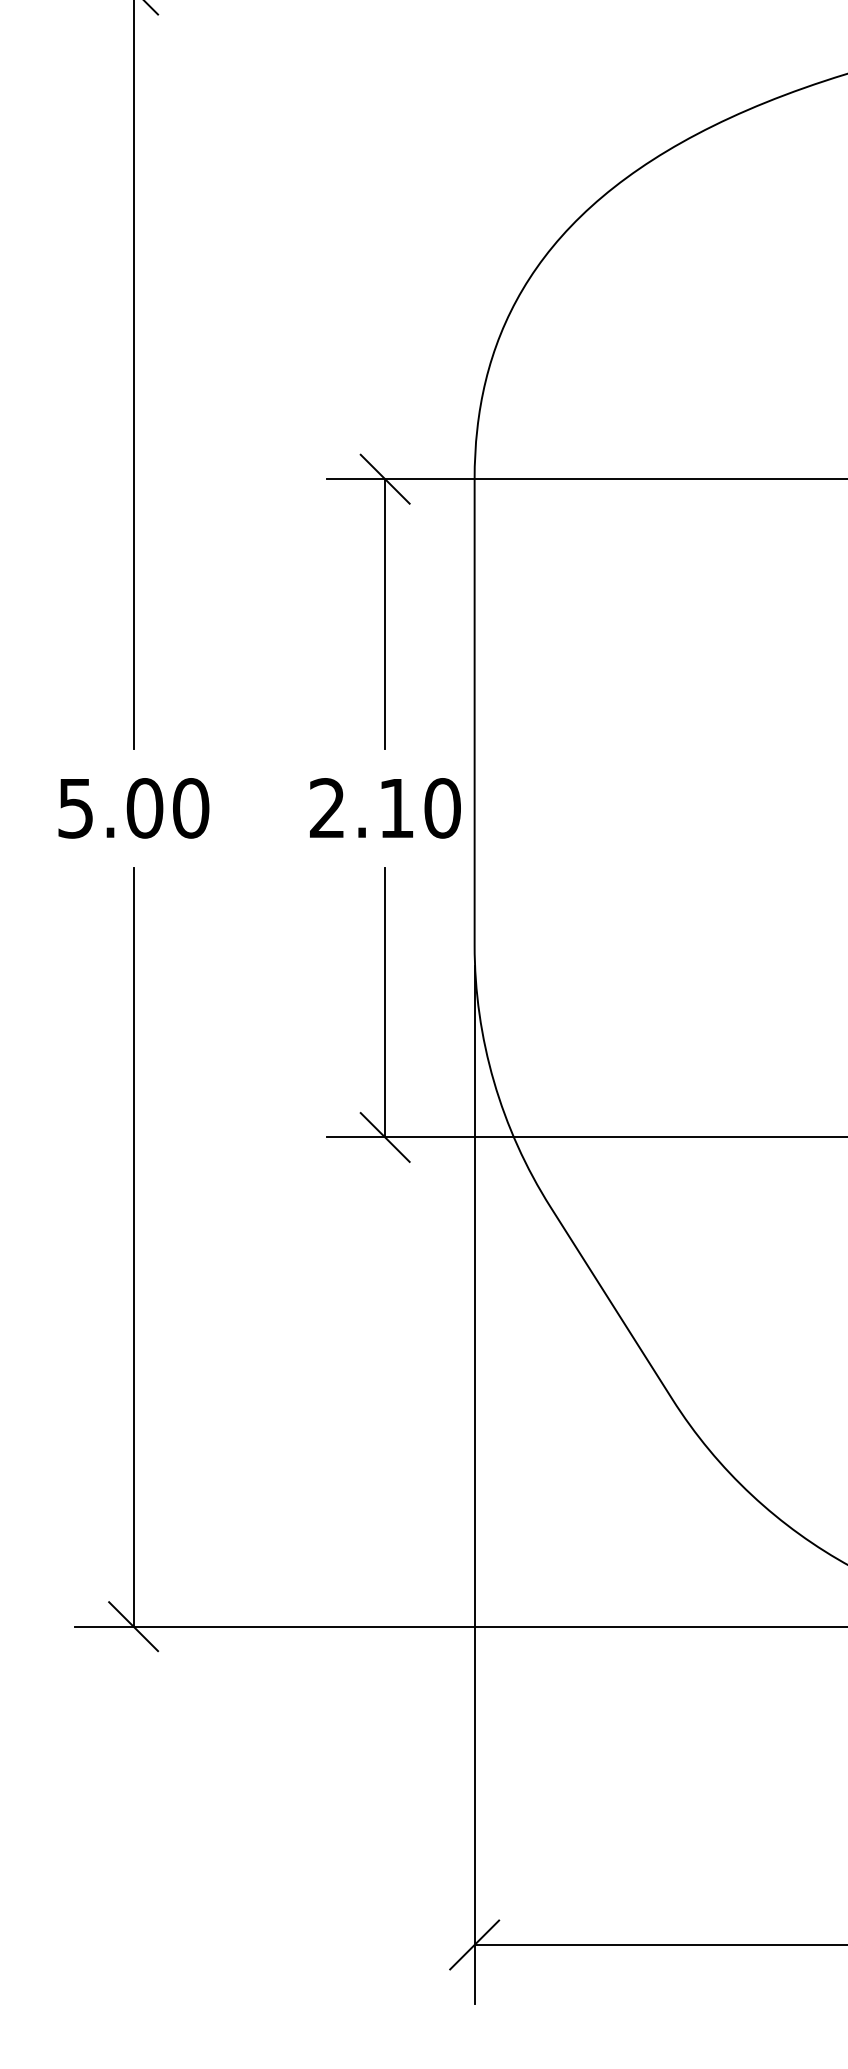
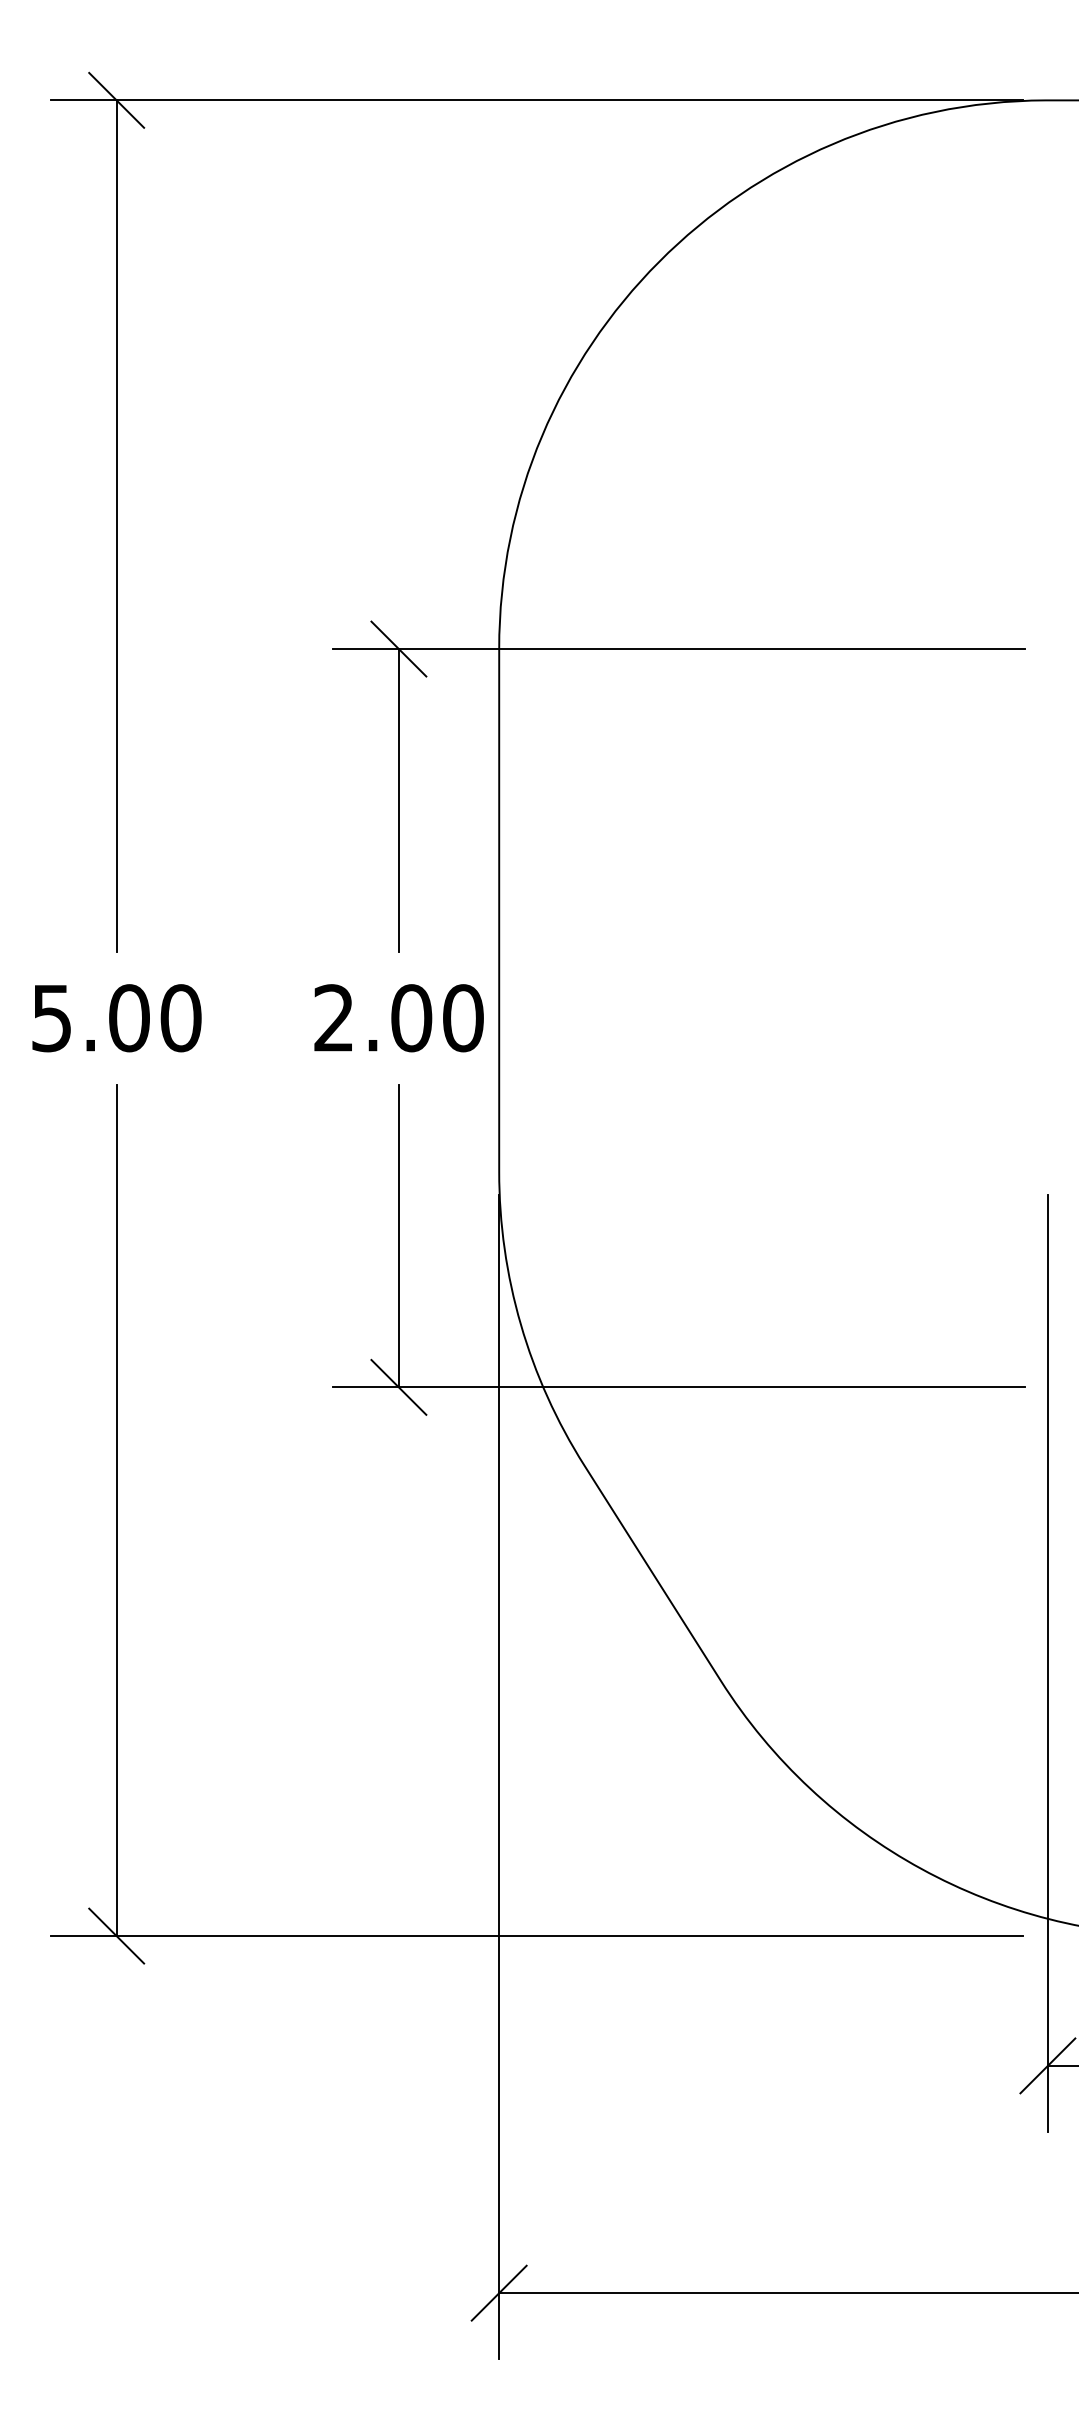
text: (396, 808) -> (411, 1018), 2.10 -> 2.00

